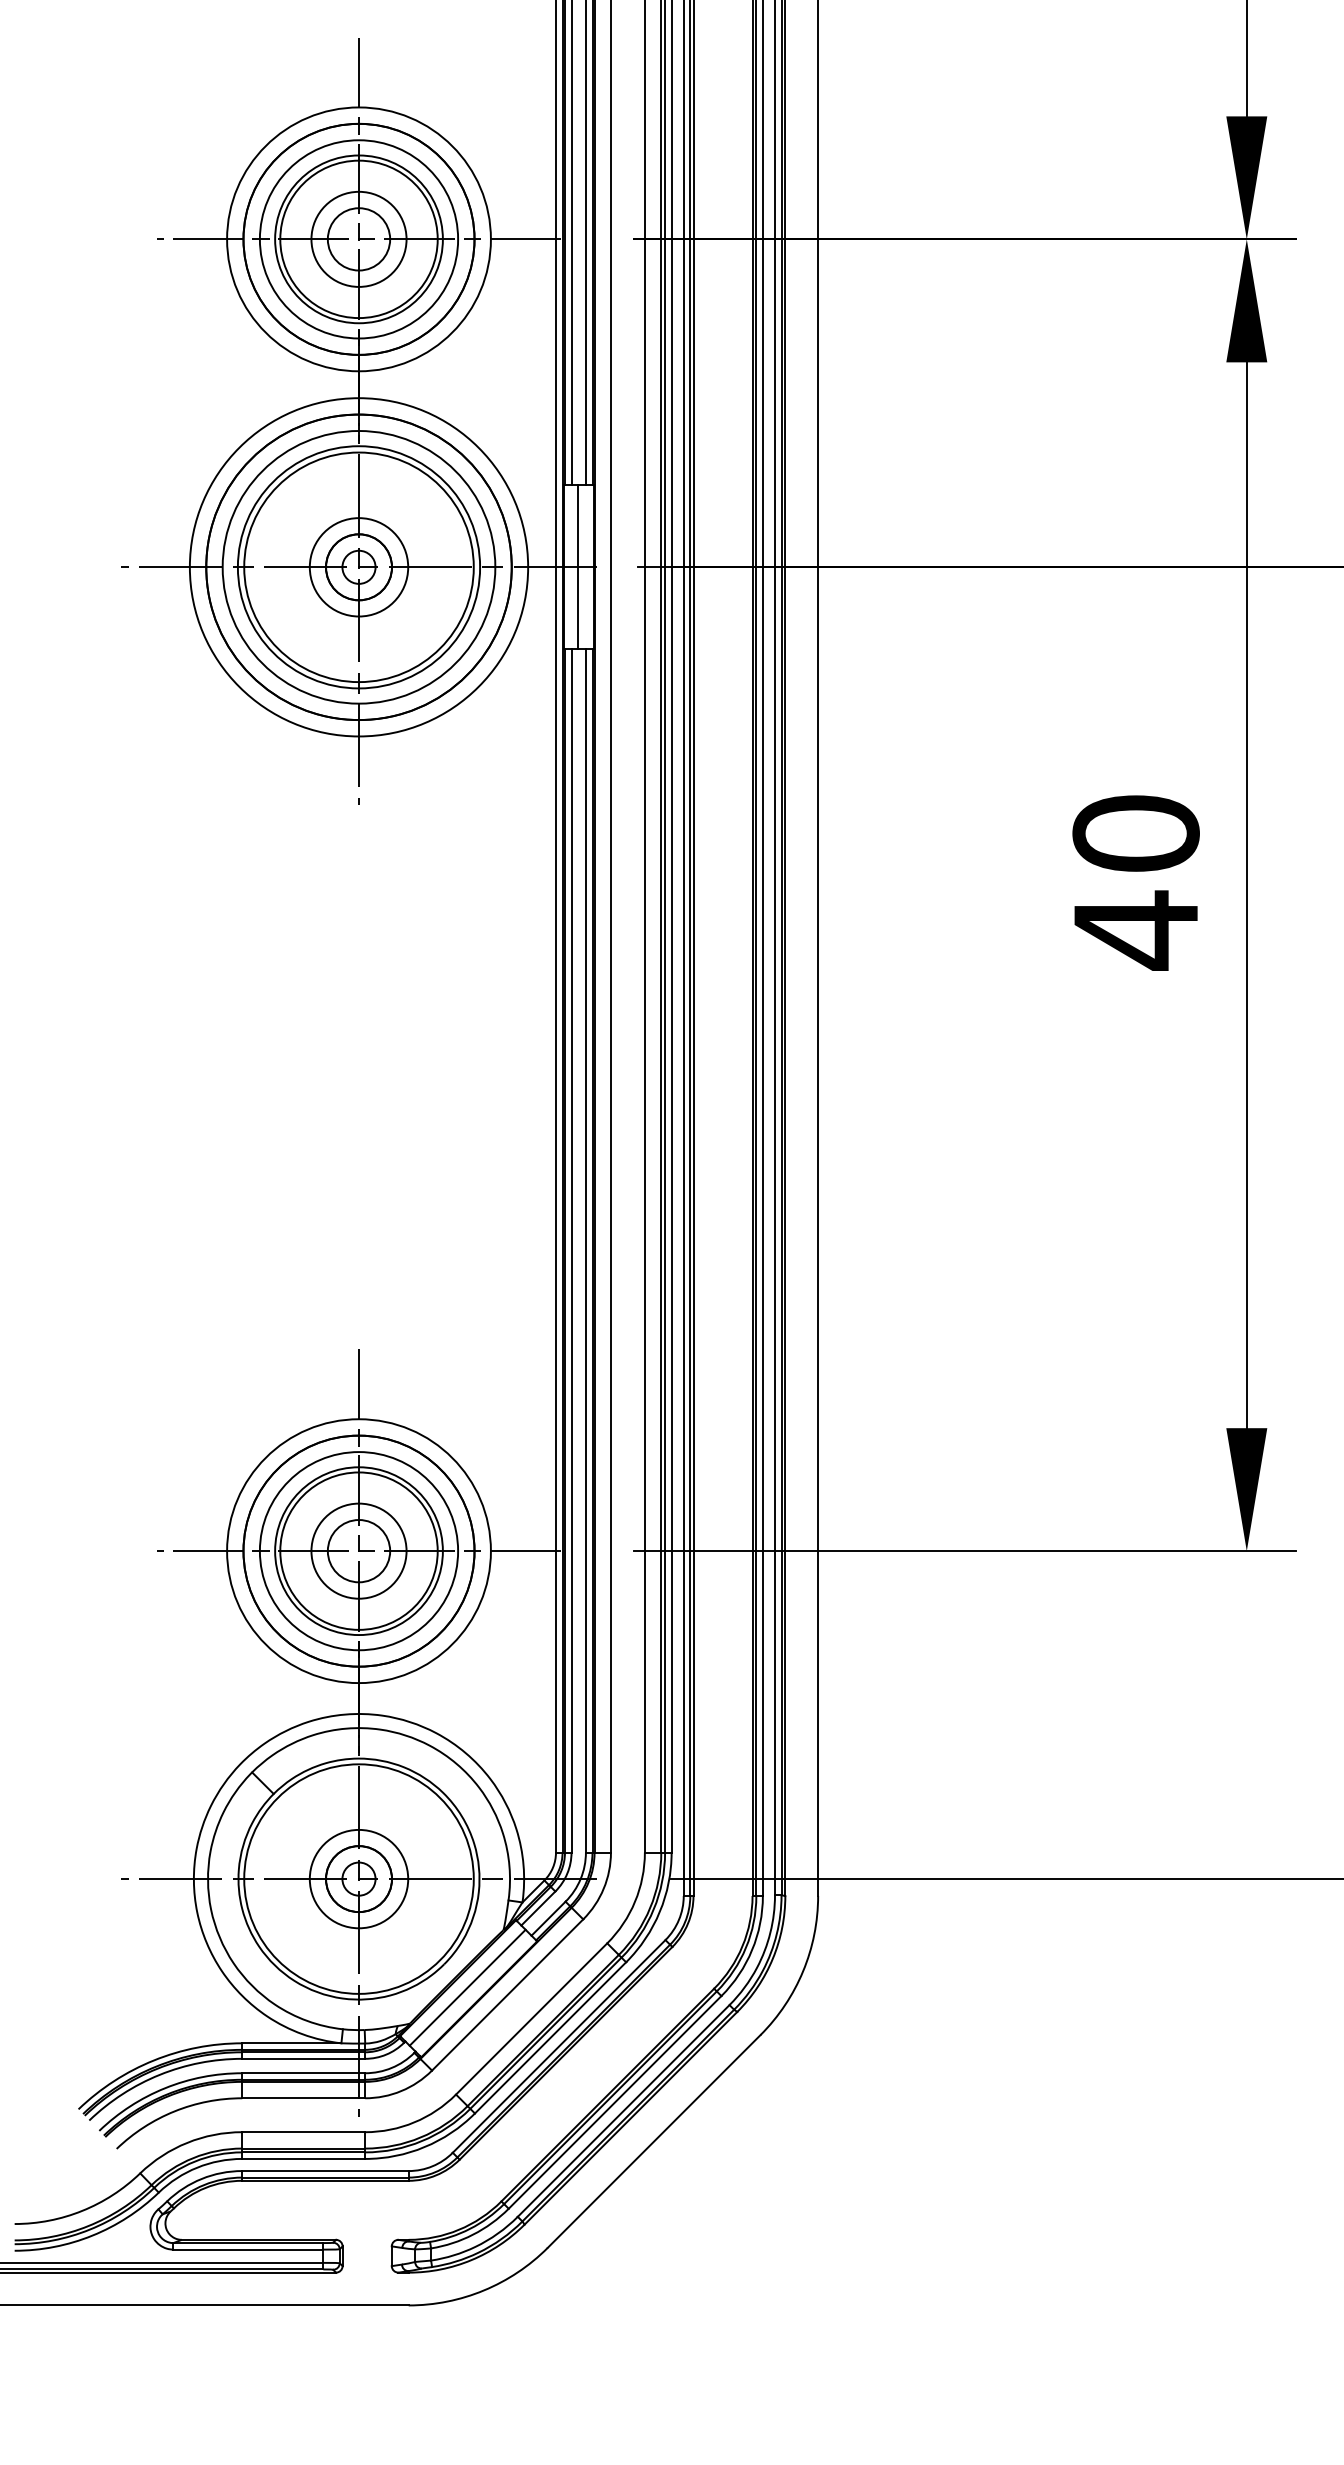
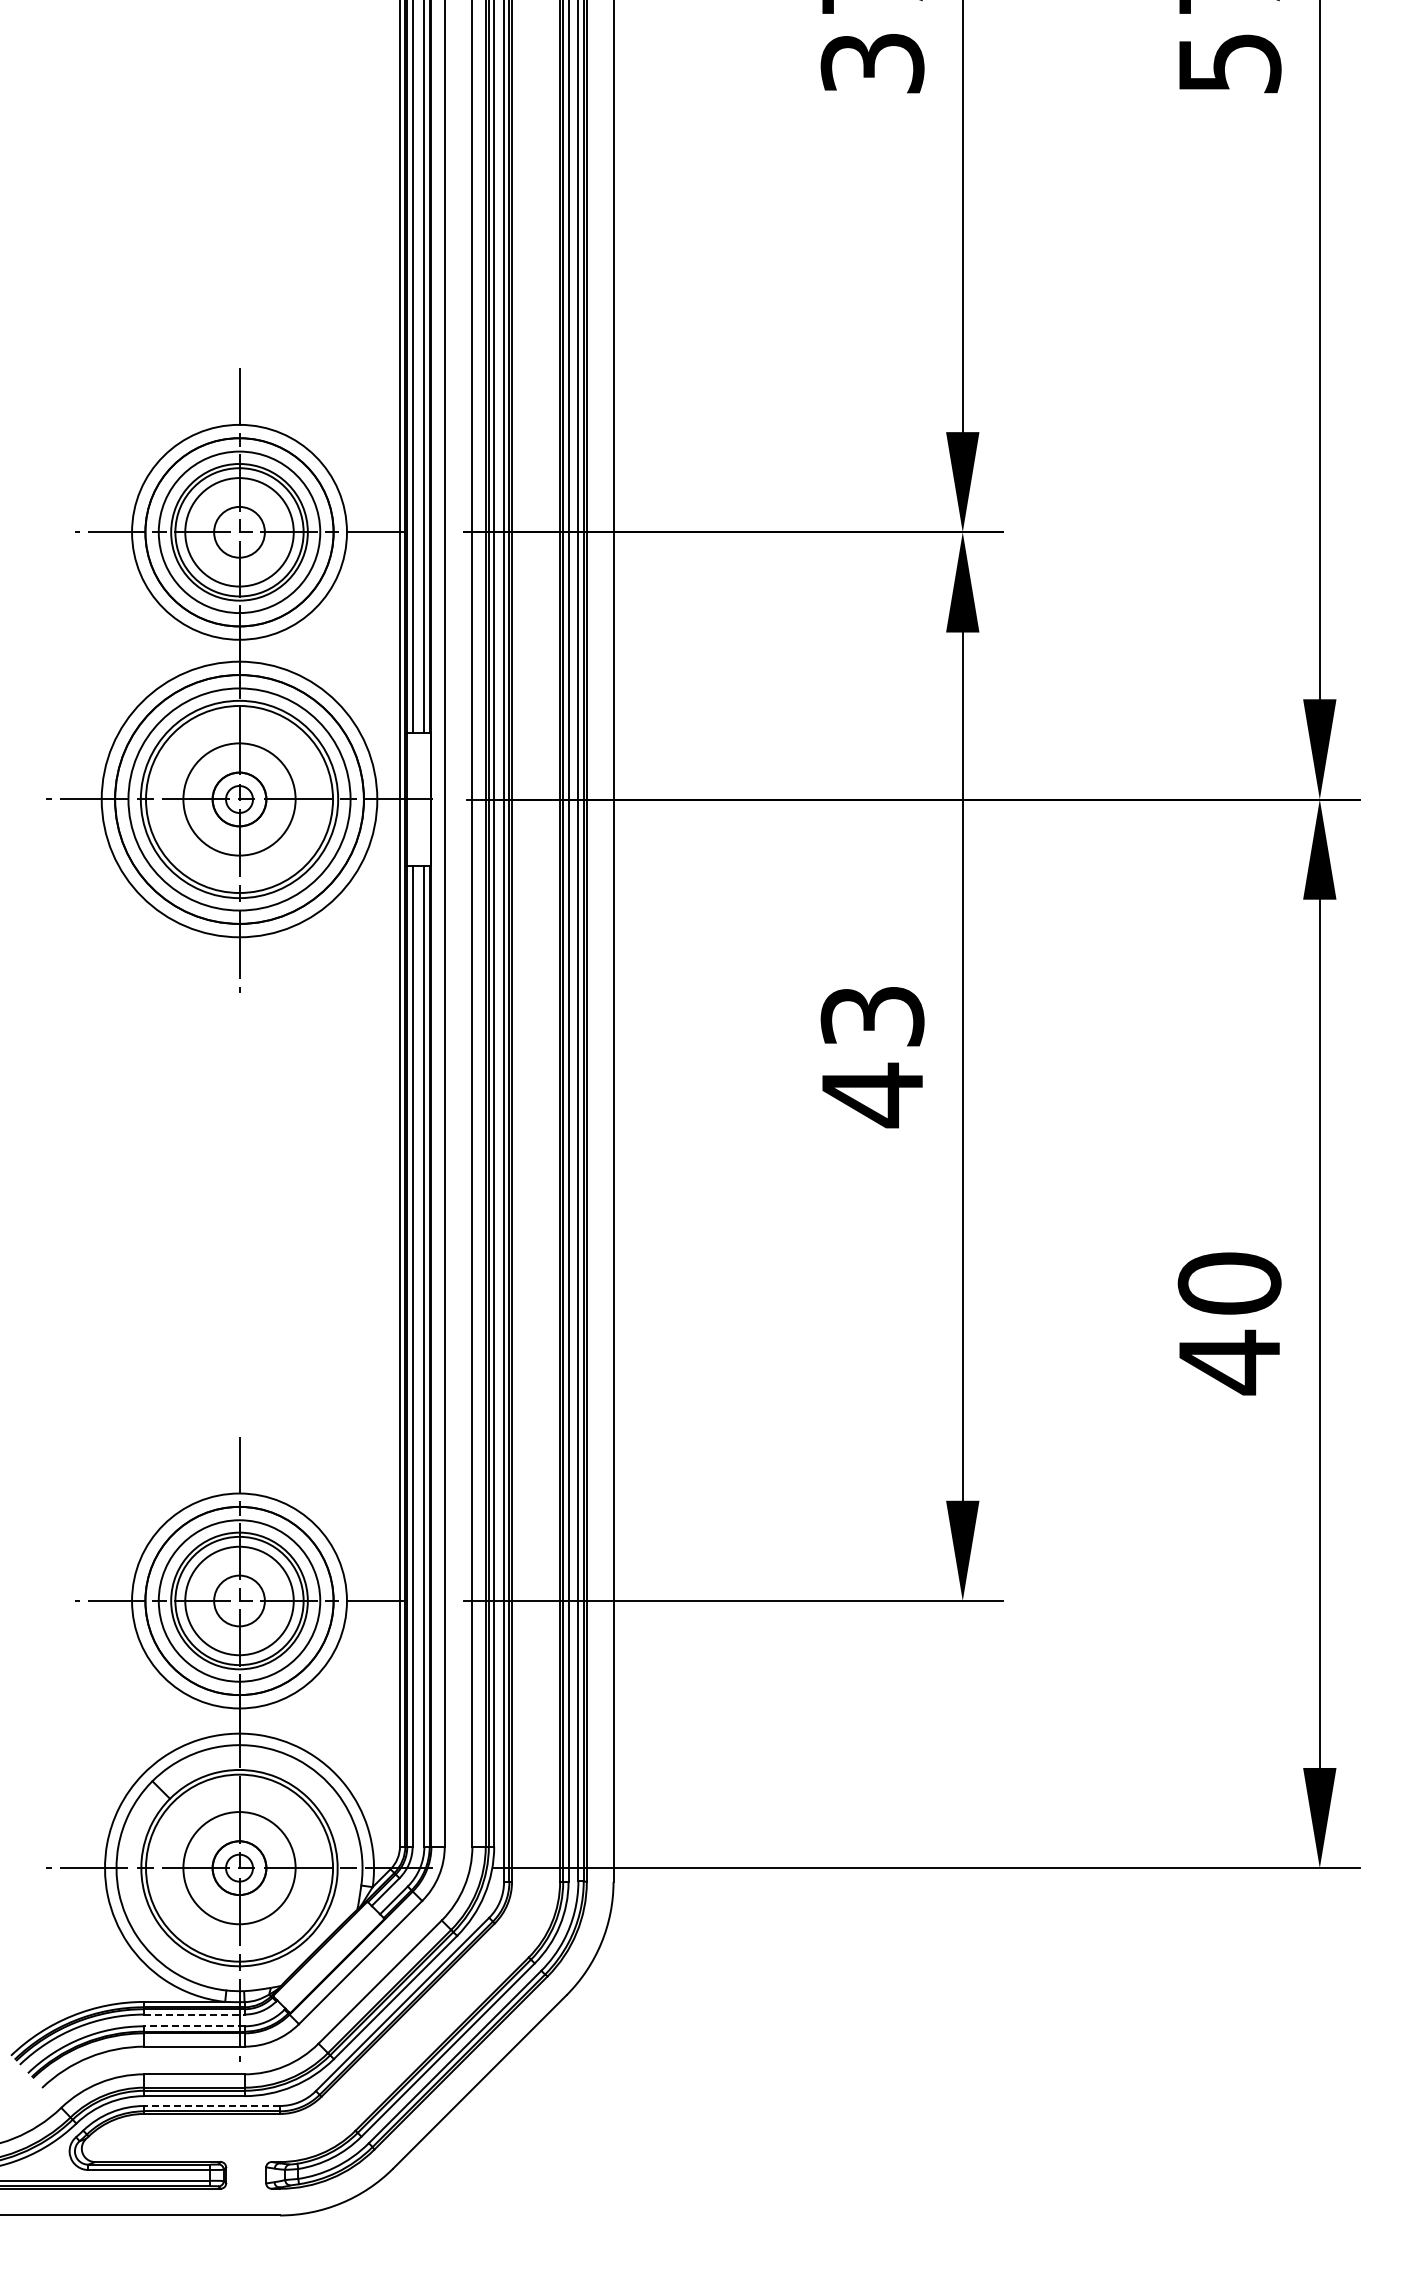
circle: (358, 239) -> (239, 532), size x1.4
circle: (358, 567) -> (239, 799), size x1.4
line: (577, 567) -> (417, 799), removed
text: (1135, 833) -> (872, 1016), 40 -> 43
circle: (358, 1550) -> (239, 1600), size x1.4
circle: (358, 1879) -> (239, 1868), size x1.4
line: (467, 1987) -> (327, 1956), removed
line: (303, 2058) -> (194, 2014), solid -> dashed
line: (302, 2073) -> (193, 2026), solid -> dashed
line: (325, 2170) -> (212, 2105), solid -> dashed

